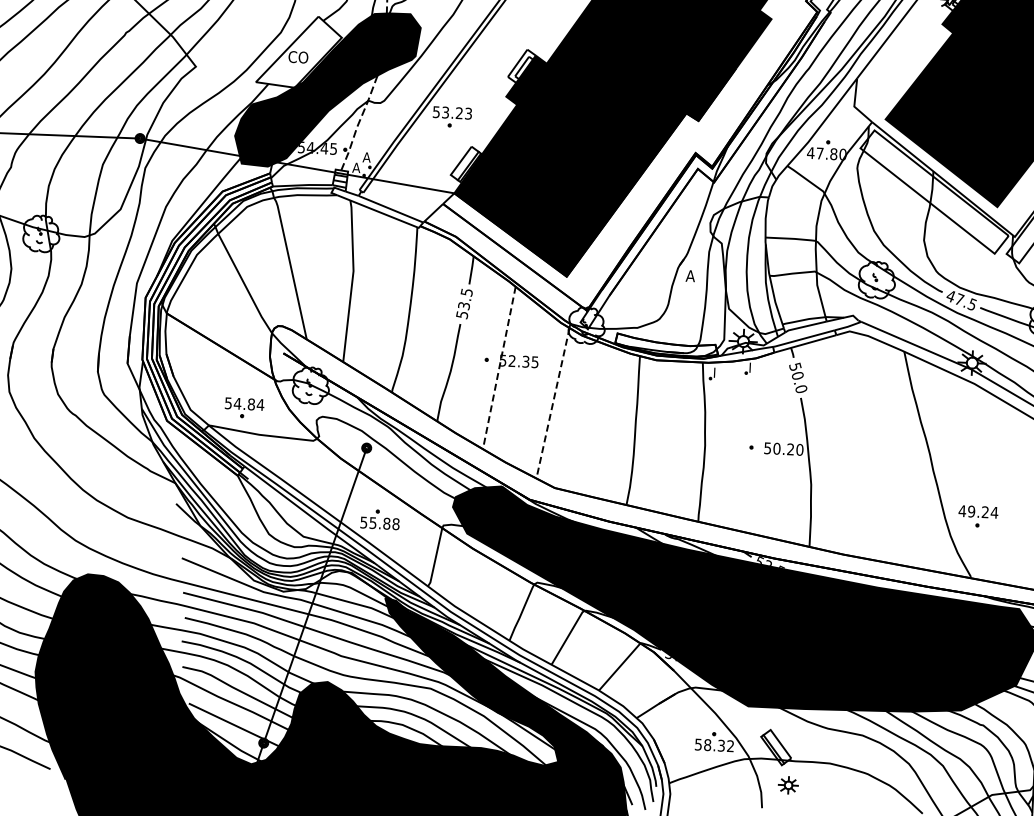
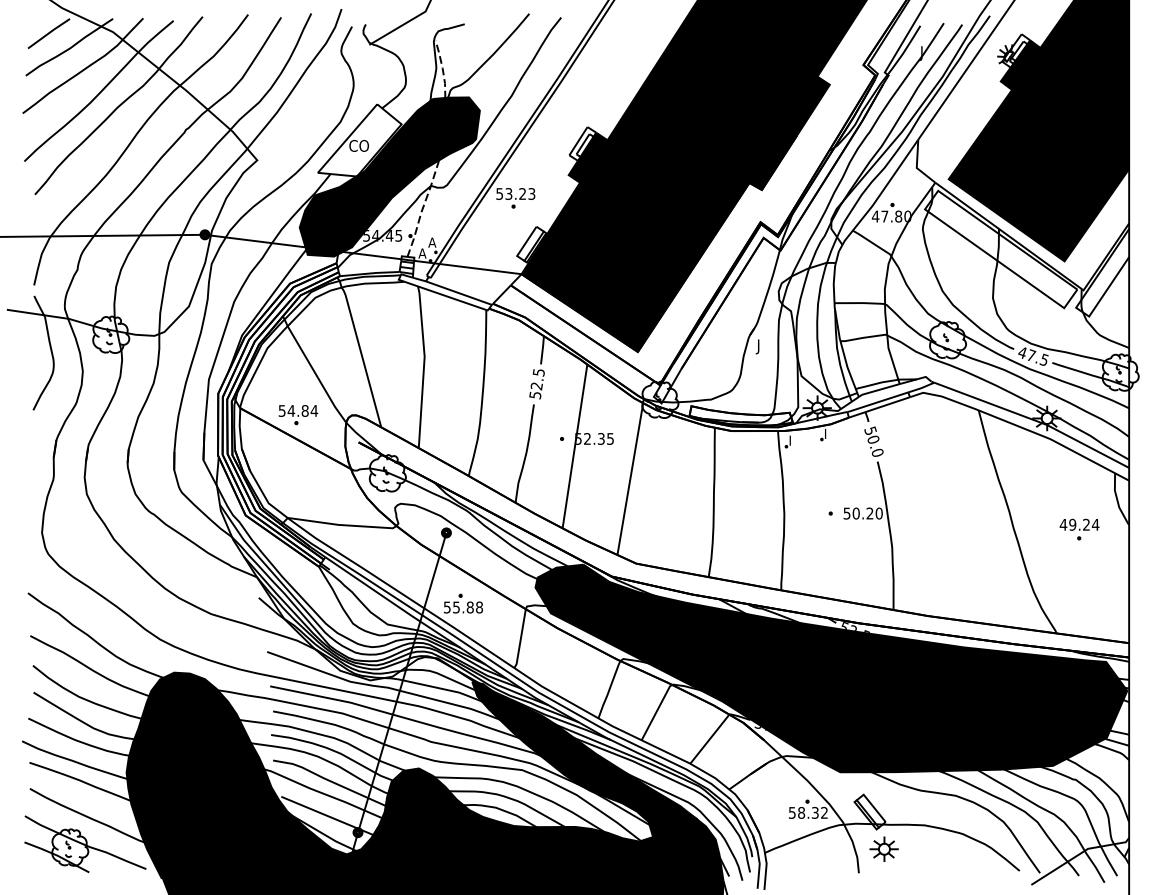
text: (689, 277) -> (760, 346), A -> J
text: (463, 306) -> (536, 386), 53.5 -> 52.5
line: (499, 368) -> (575, 446), dashed -> solid
line: (553, 403) -> (630, 479), dashed -> solid
part: (244, 408) -> (298, 415), moved
part: (978, 516) -> (1079, 529), moved
part: (787, 784) -> (883, 848), size x1.43

